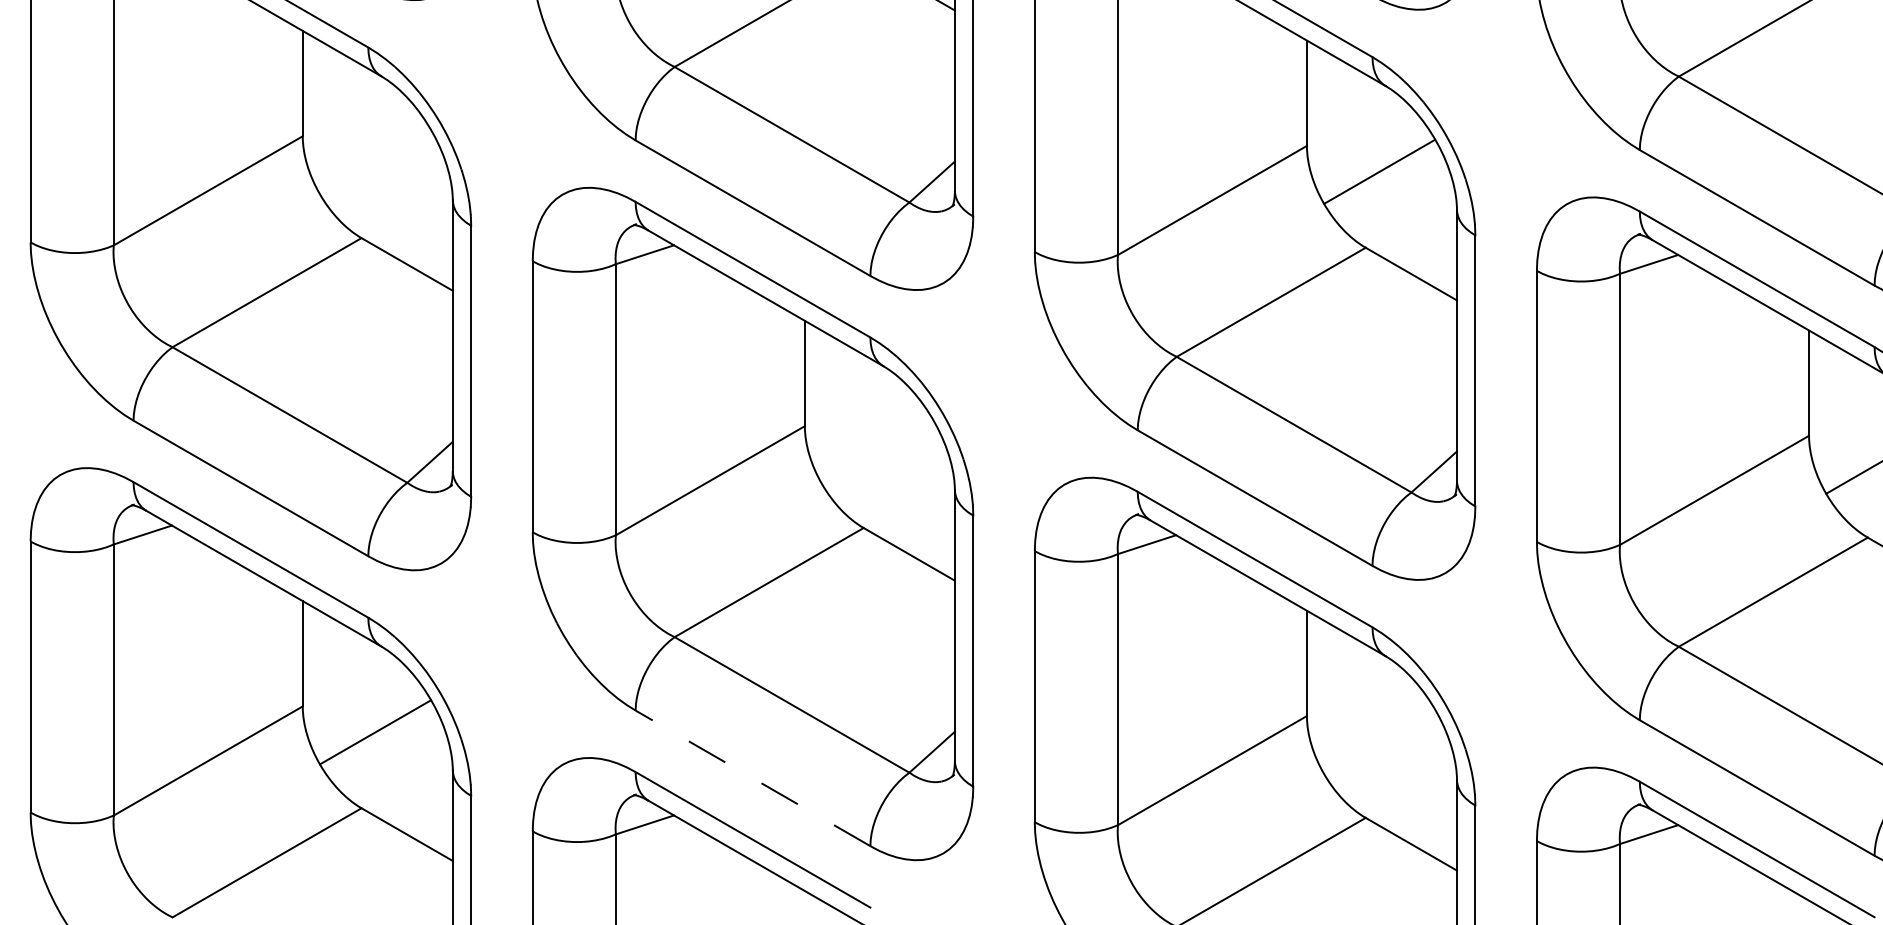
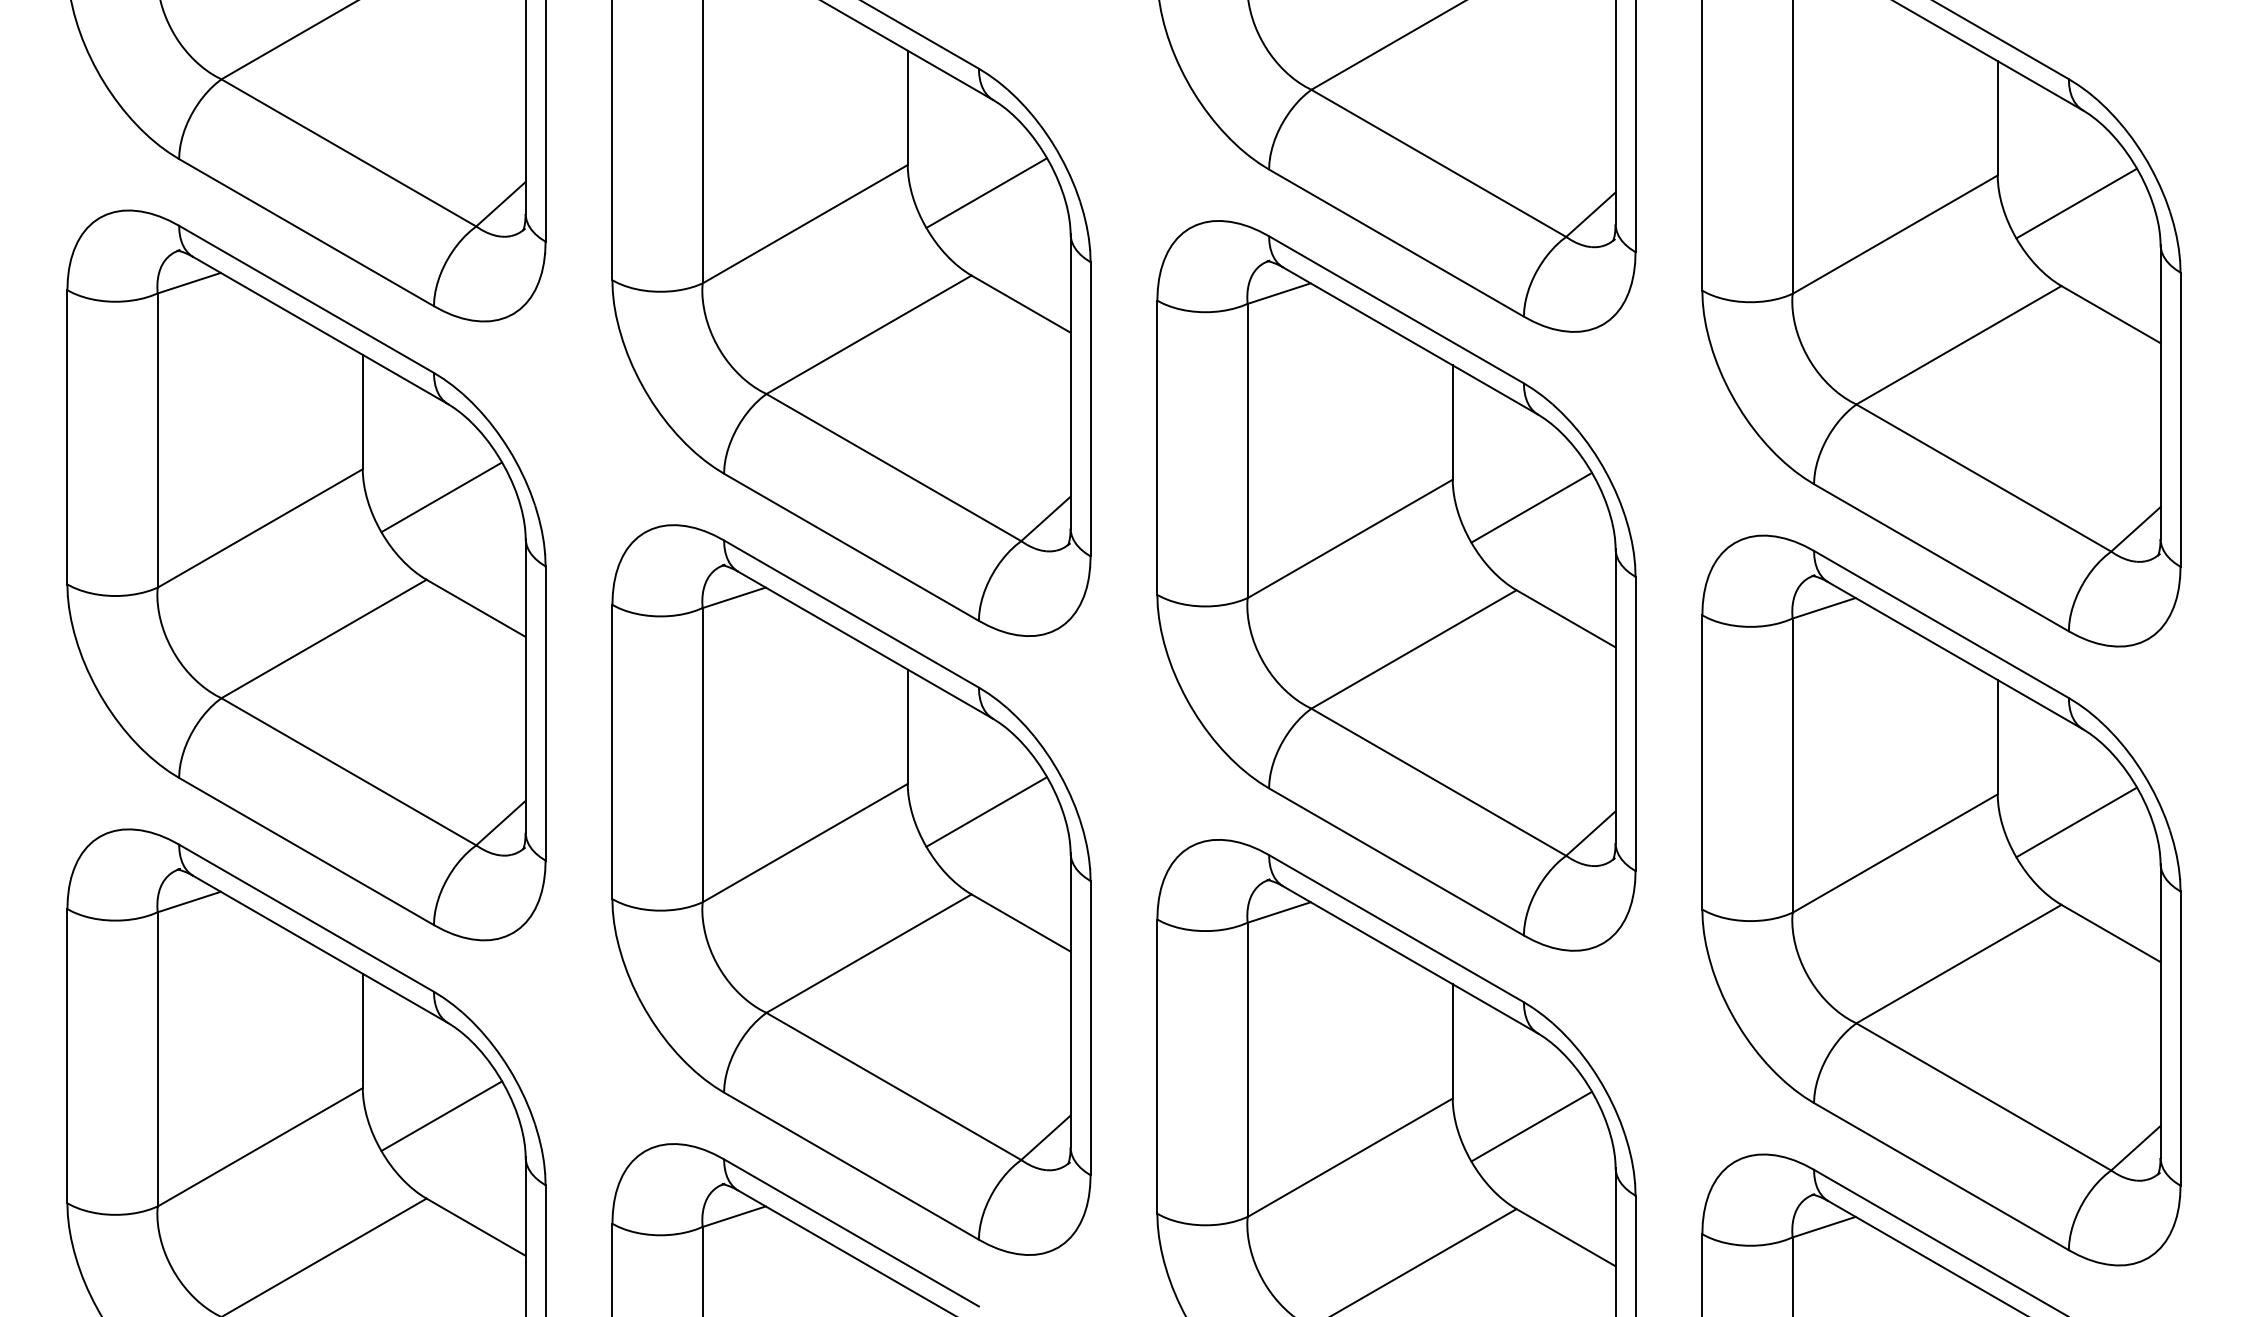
line: (375, 162) -> (441, 497), added
line: (877, 451) -> (986, 811), added
line: (1379, 741) -> (1531, 1126), added
line: (753, 777) -> (851, 1165), dashed -> solid

